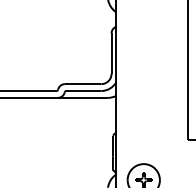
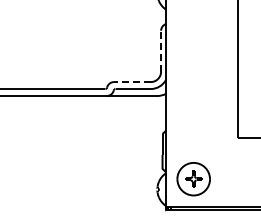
line: (111, 52) -> (161, 50), solid -> dashed
line: (82, 84) -> (131, 82), solid -> dashed

